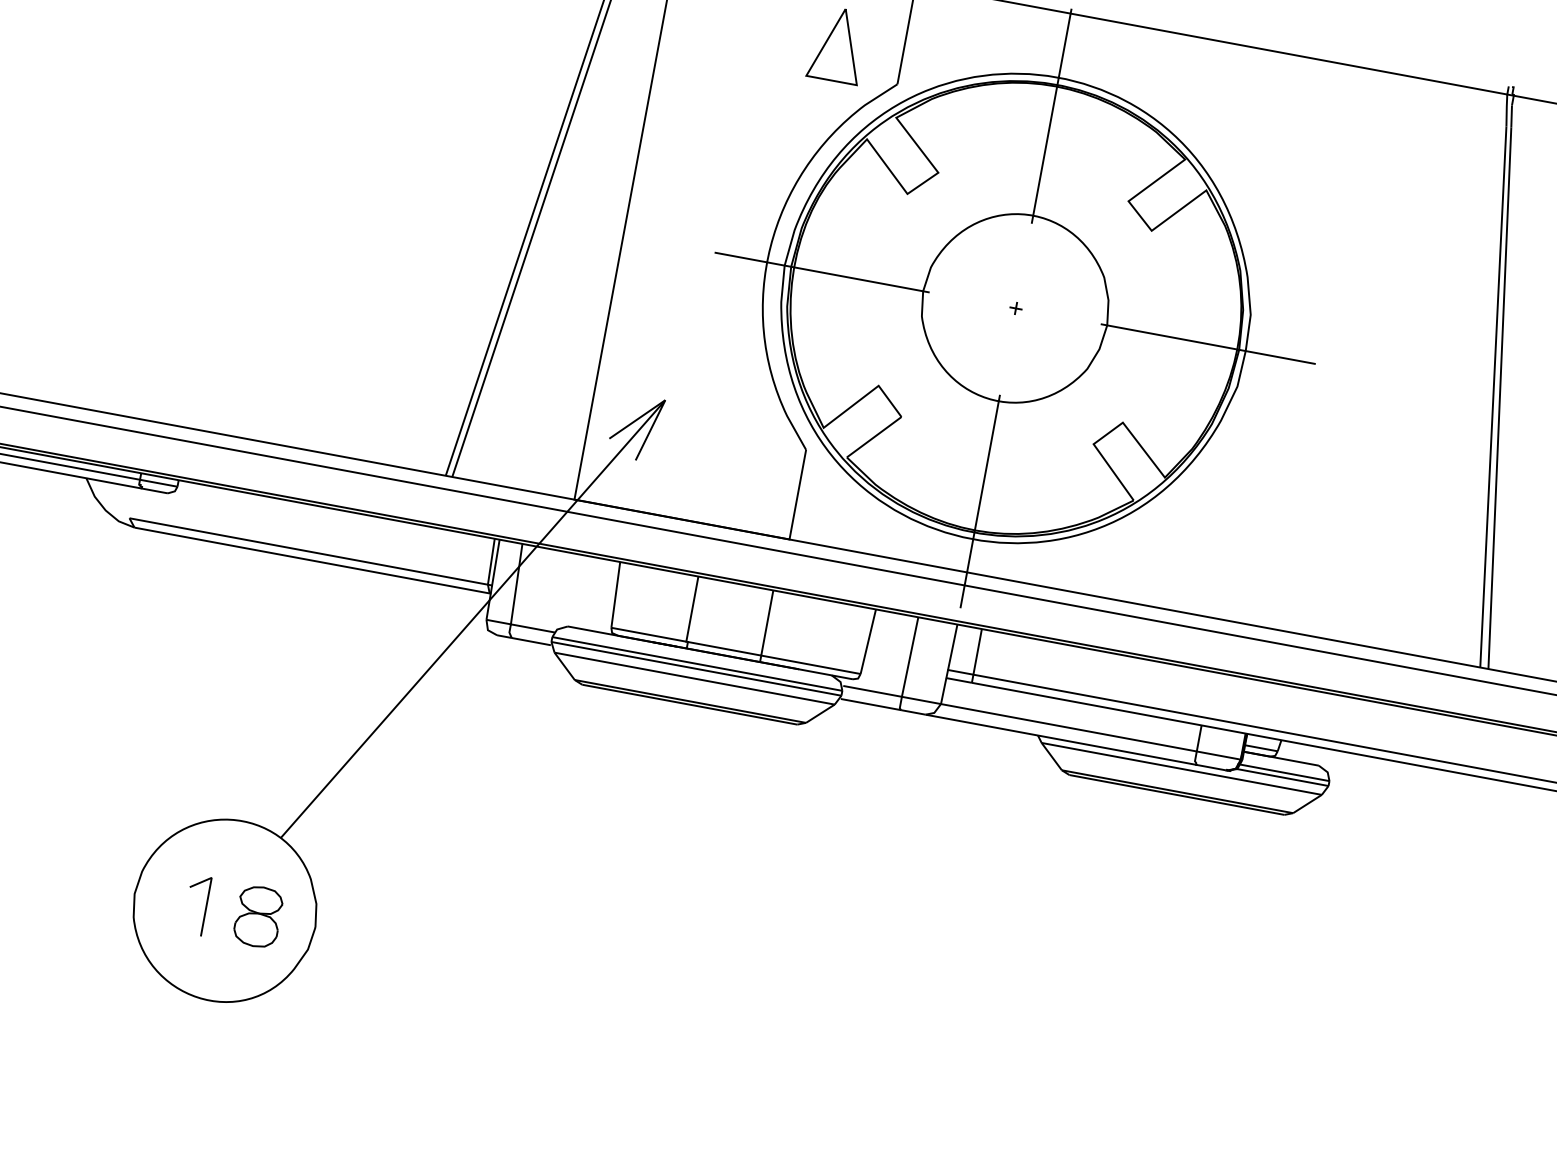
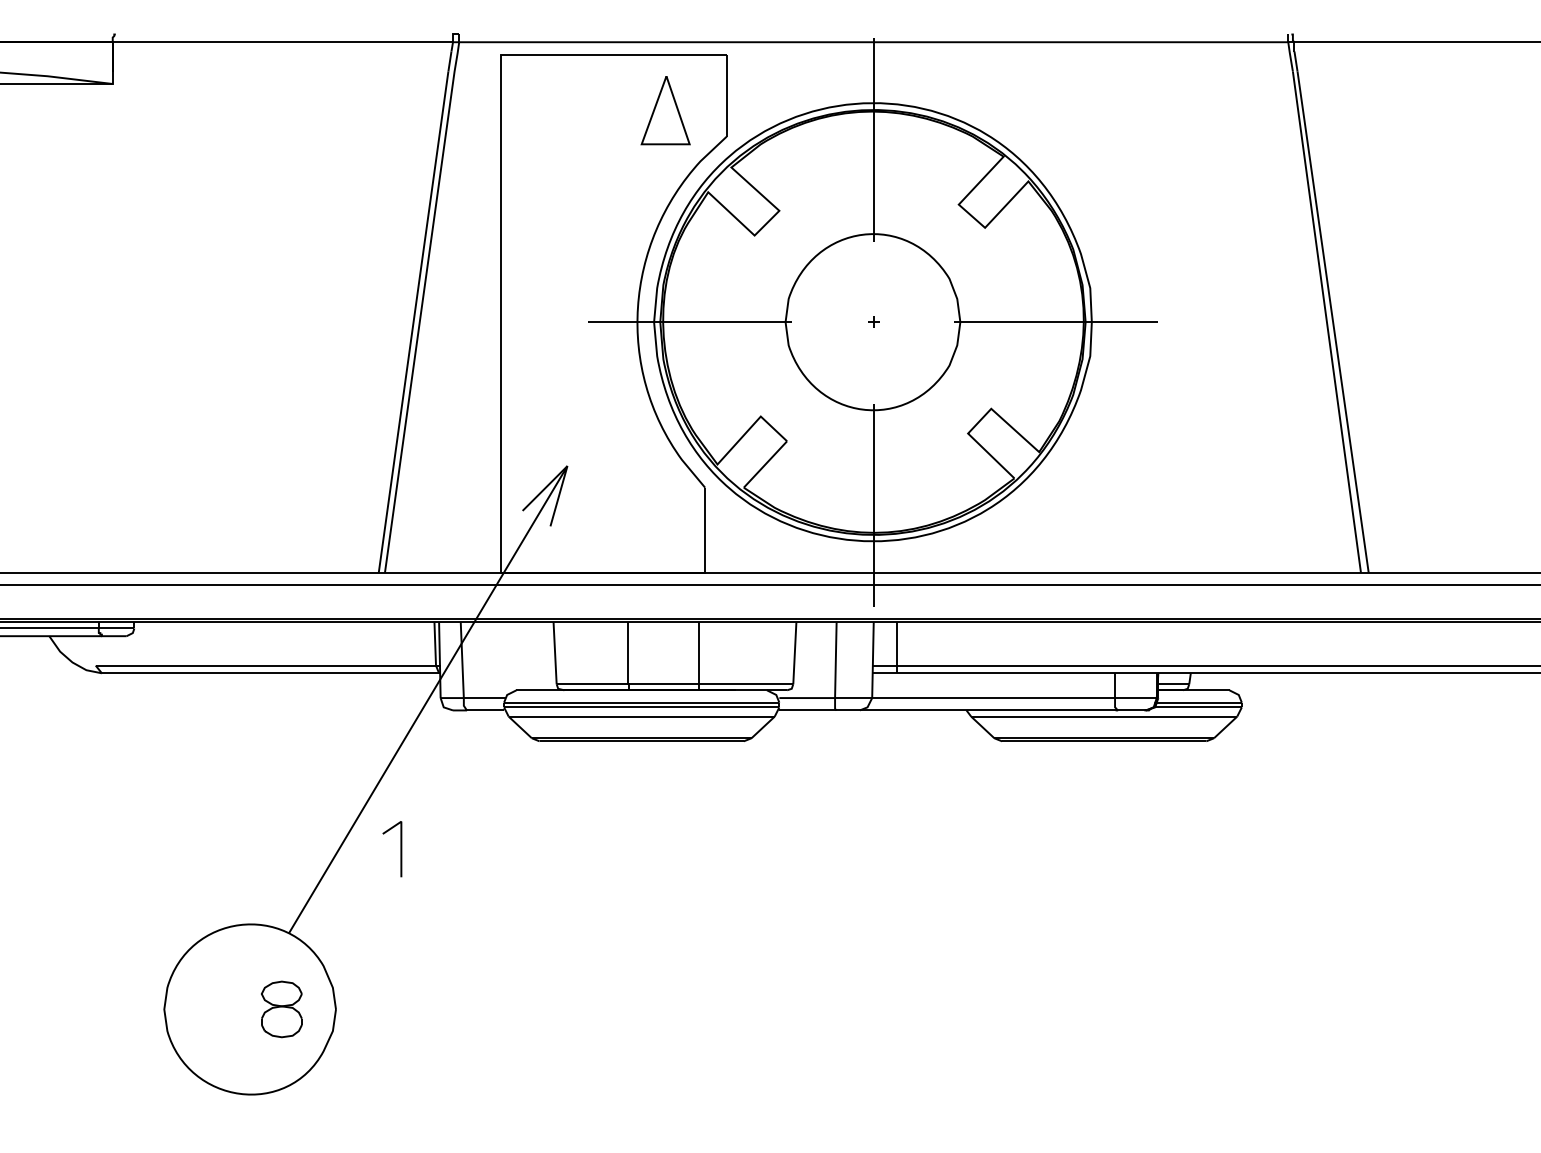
curve: (205, 907) -> (400, 849), moved

